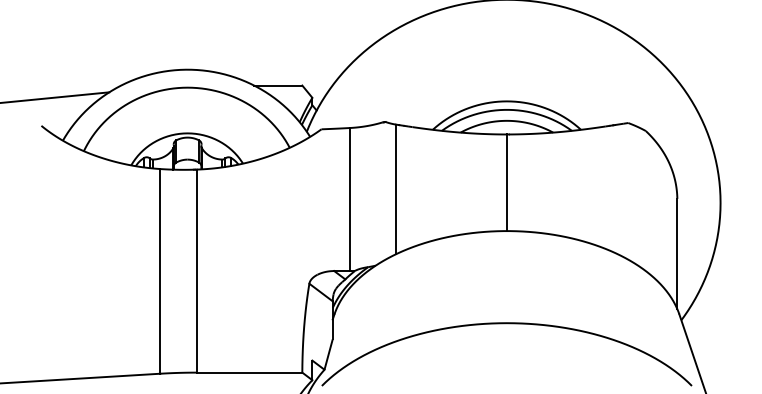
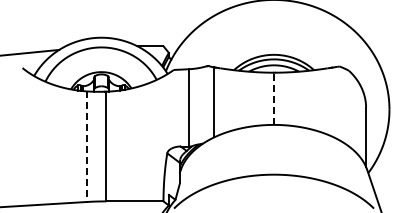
line: (507, 182) -> (274, 98), solid -> dashed
line: (159, 272) -> (86, 147), solid -> dashed

